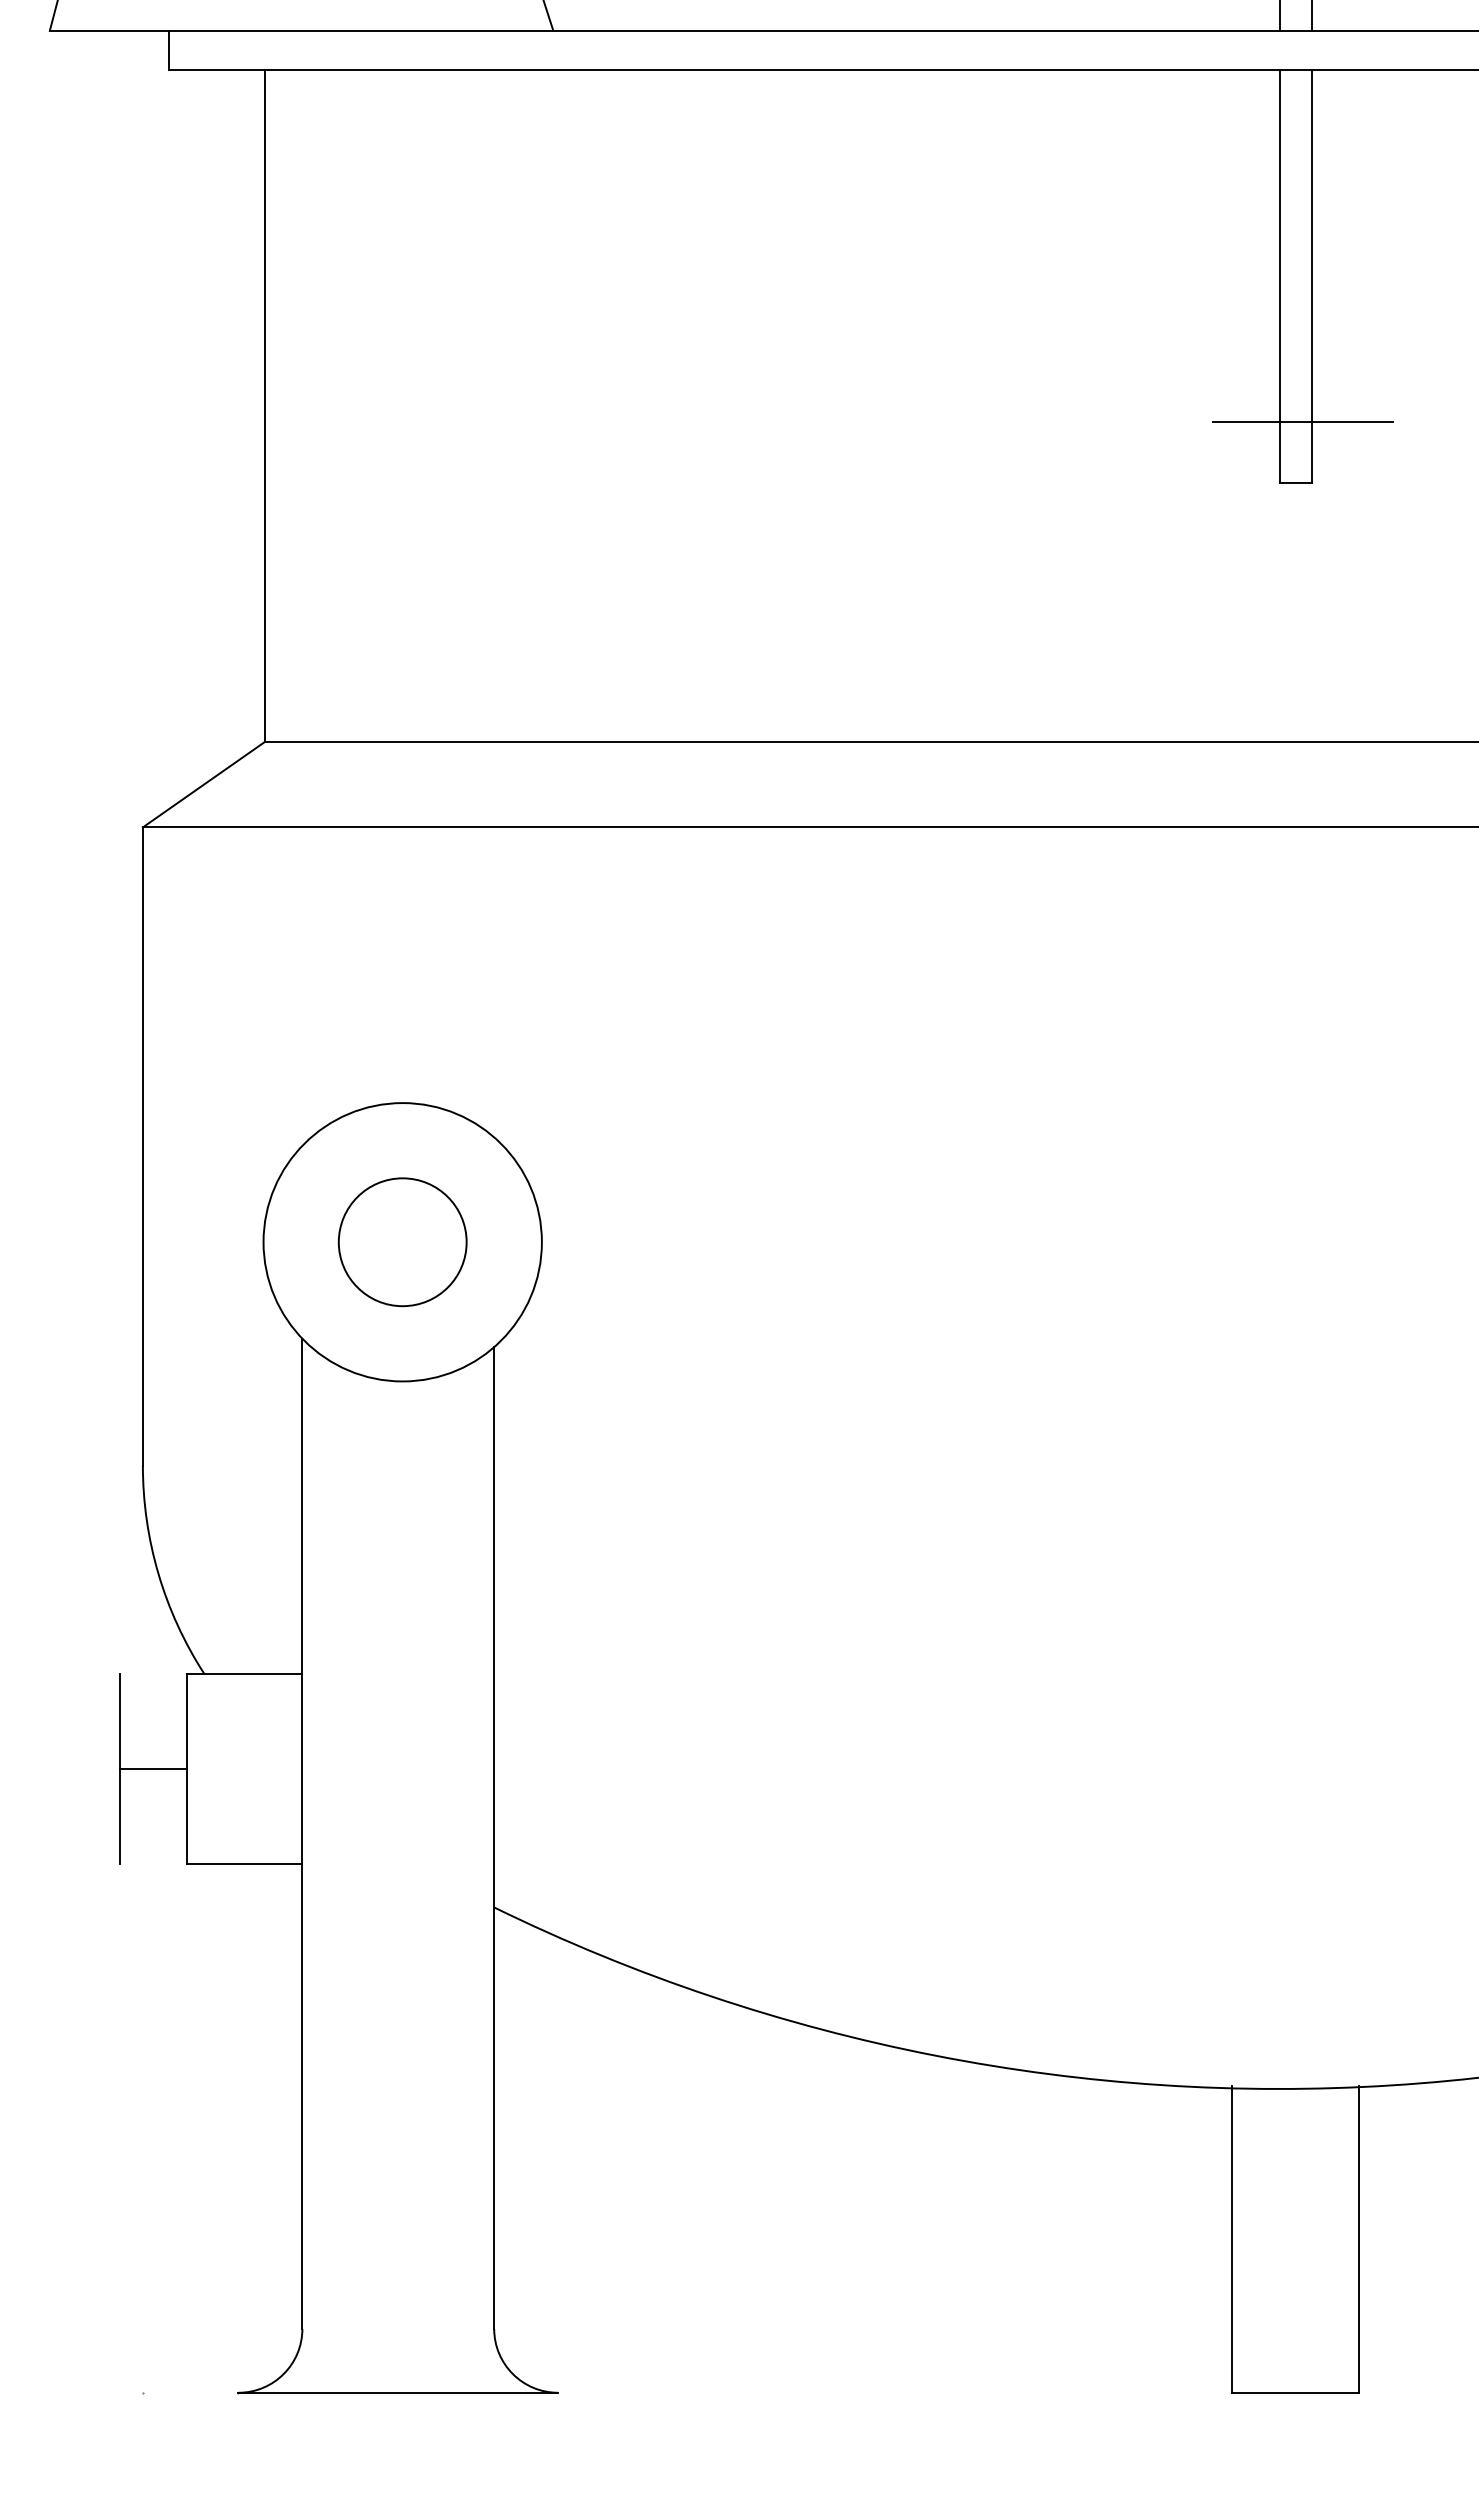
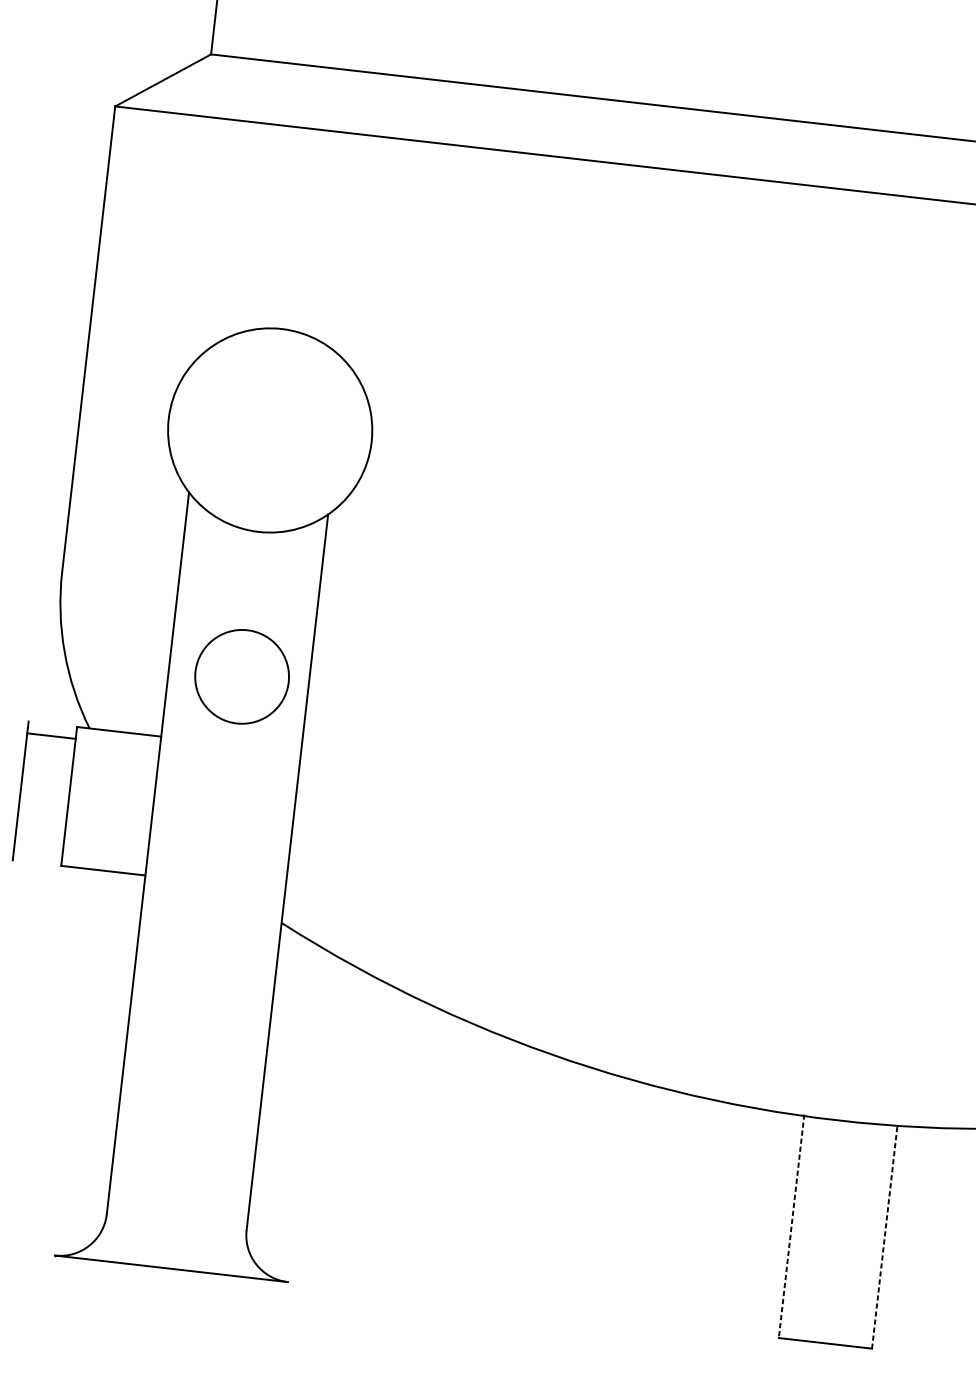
circle: (402, 1242) -> (241, 677), moved
line: (153, 1768) -> (51, 735), moved
line: (1359, 2239) -> (884, 1236), solid -> dashed
line: (1231, 2240) -> (791, 1227), solid -> dashed

